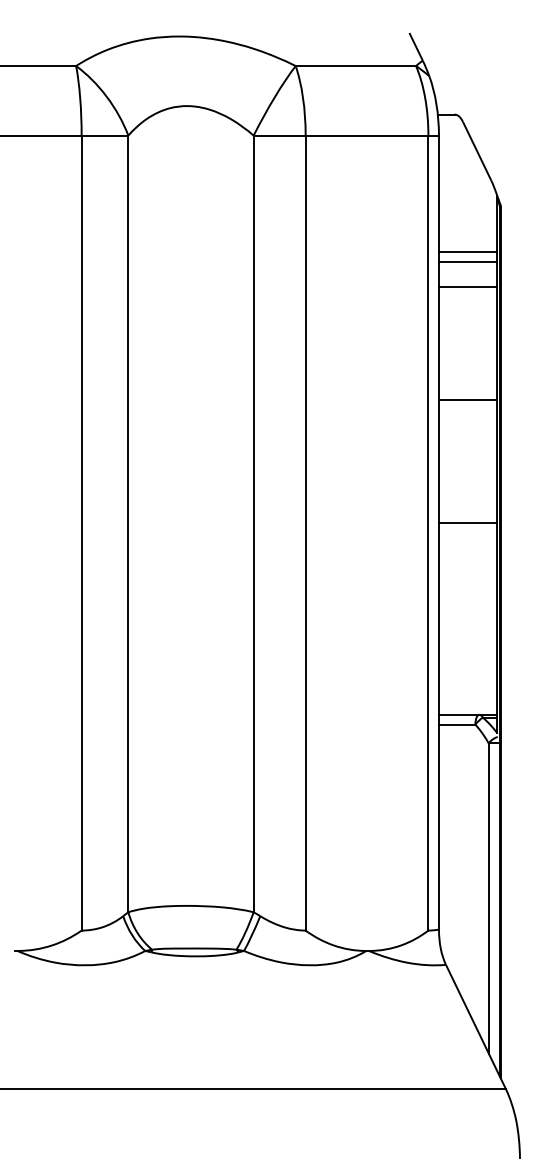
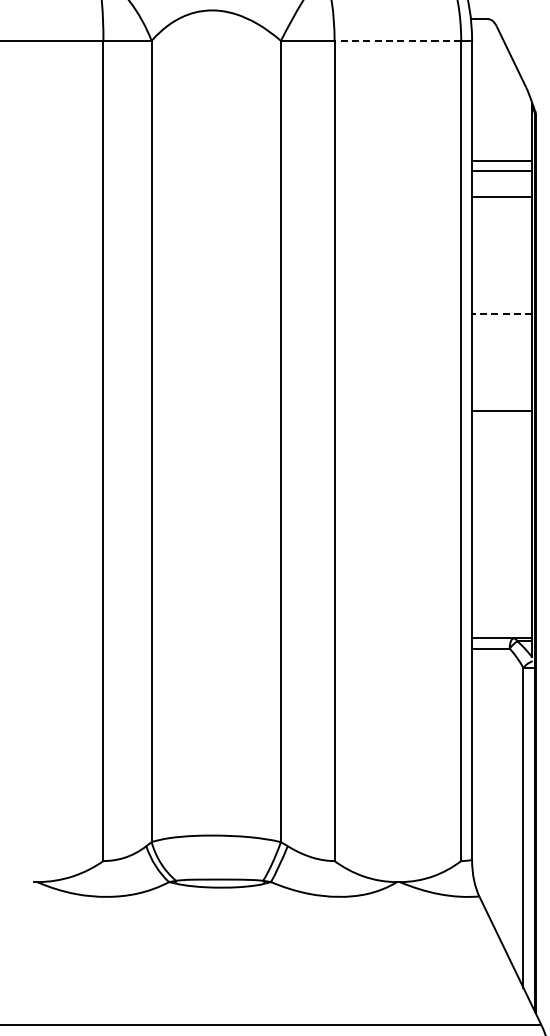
line: (366, 135) -> (397, 40), solid -> dashed
line: (467, 399) -> (501, 313), solid -> dashed
line: (467, 522) -> (501, 410), moved

